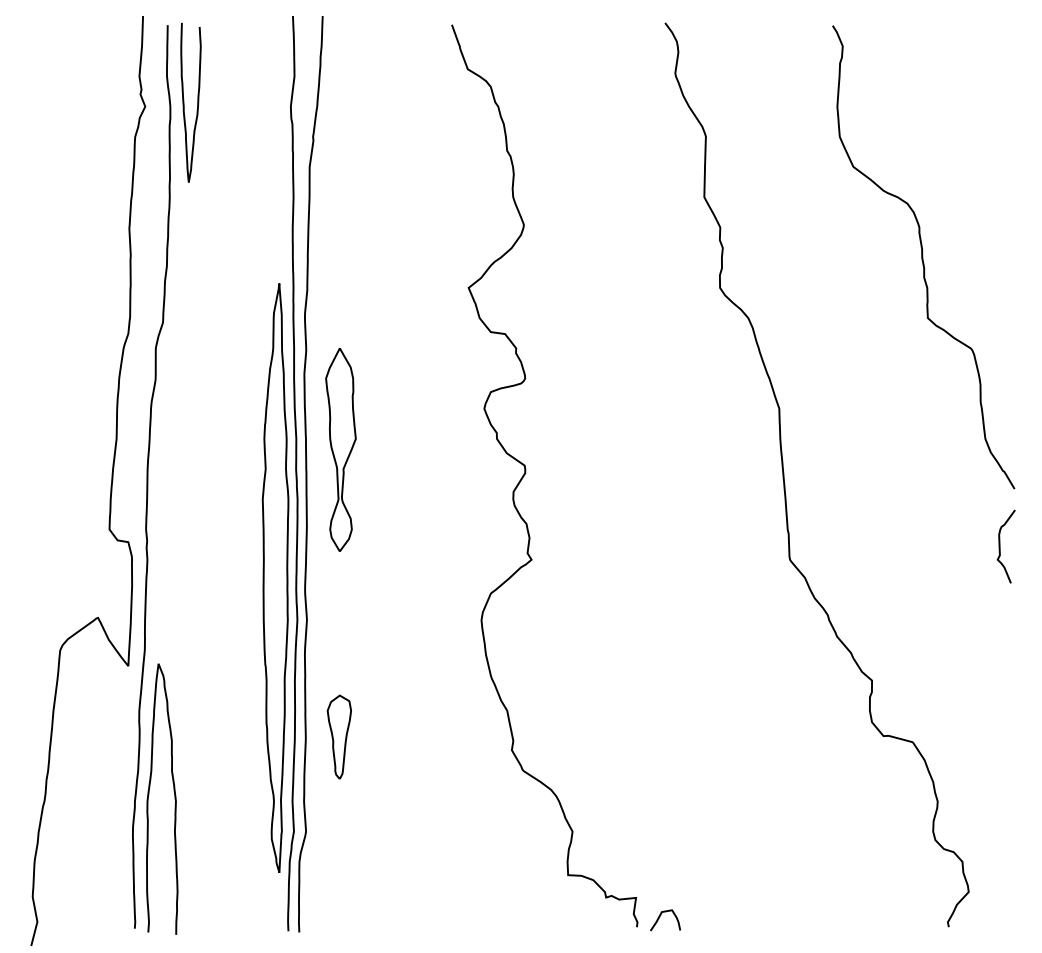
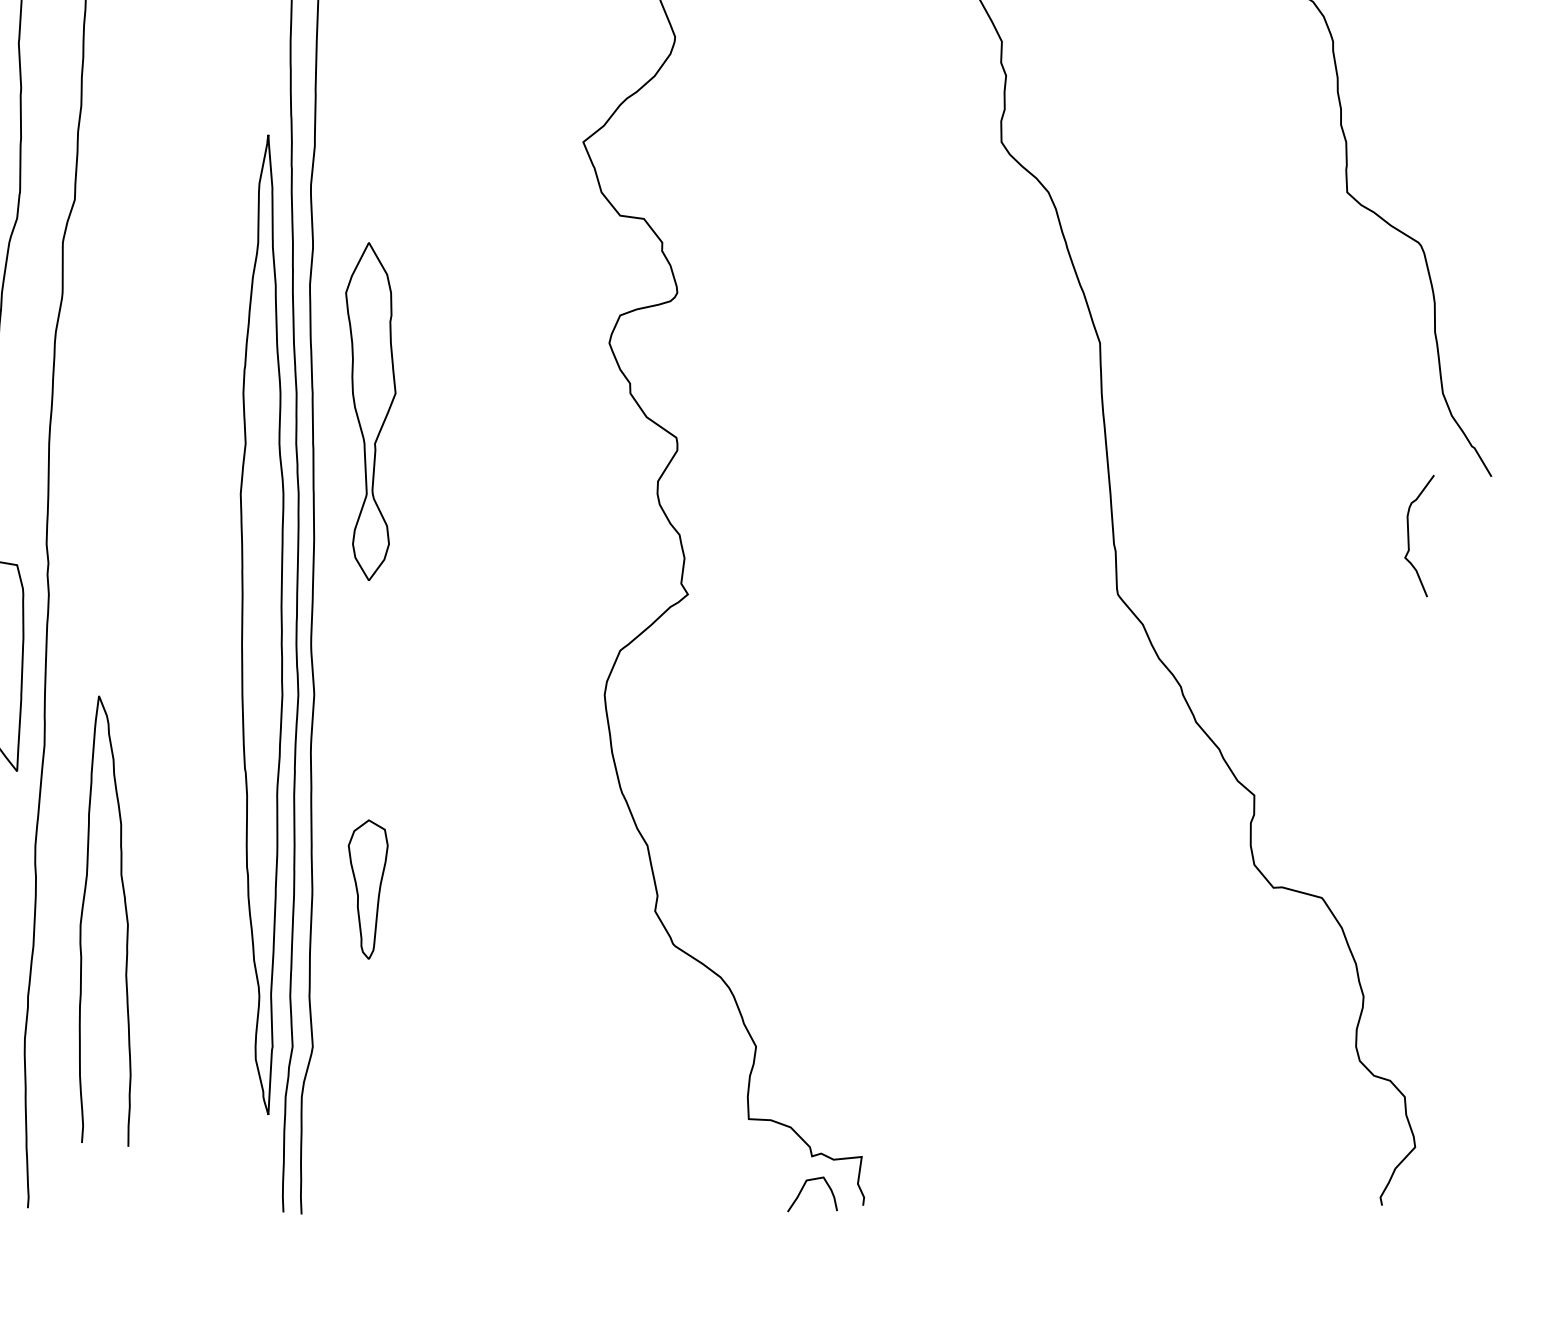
curve: (1000, 546) -> (1409, 535), moved
curve: (174, 798) -> (125, 920), moved
curve: (659, 918) -> (802, 1191), moved

